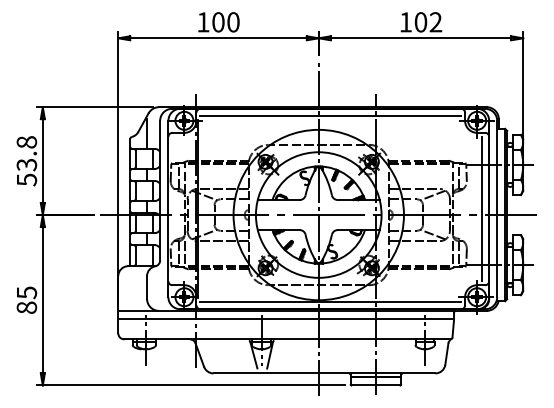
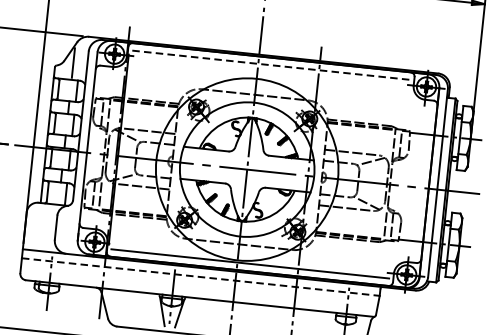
line: (331, 115) -> (271, 64), solid -> dashed
line: (482, 208) -> (422, 180), removed
line: (286, 319) -> (201, 277), solid -> dashed

